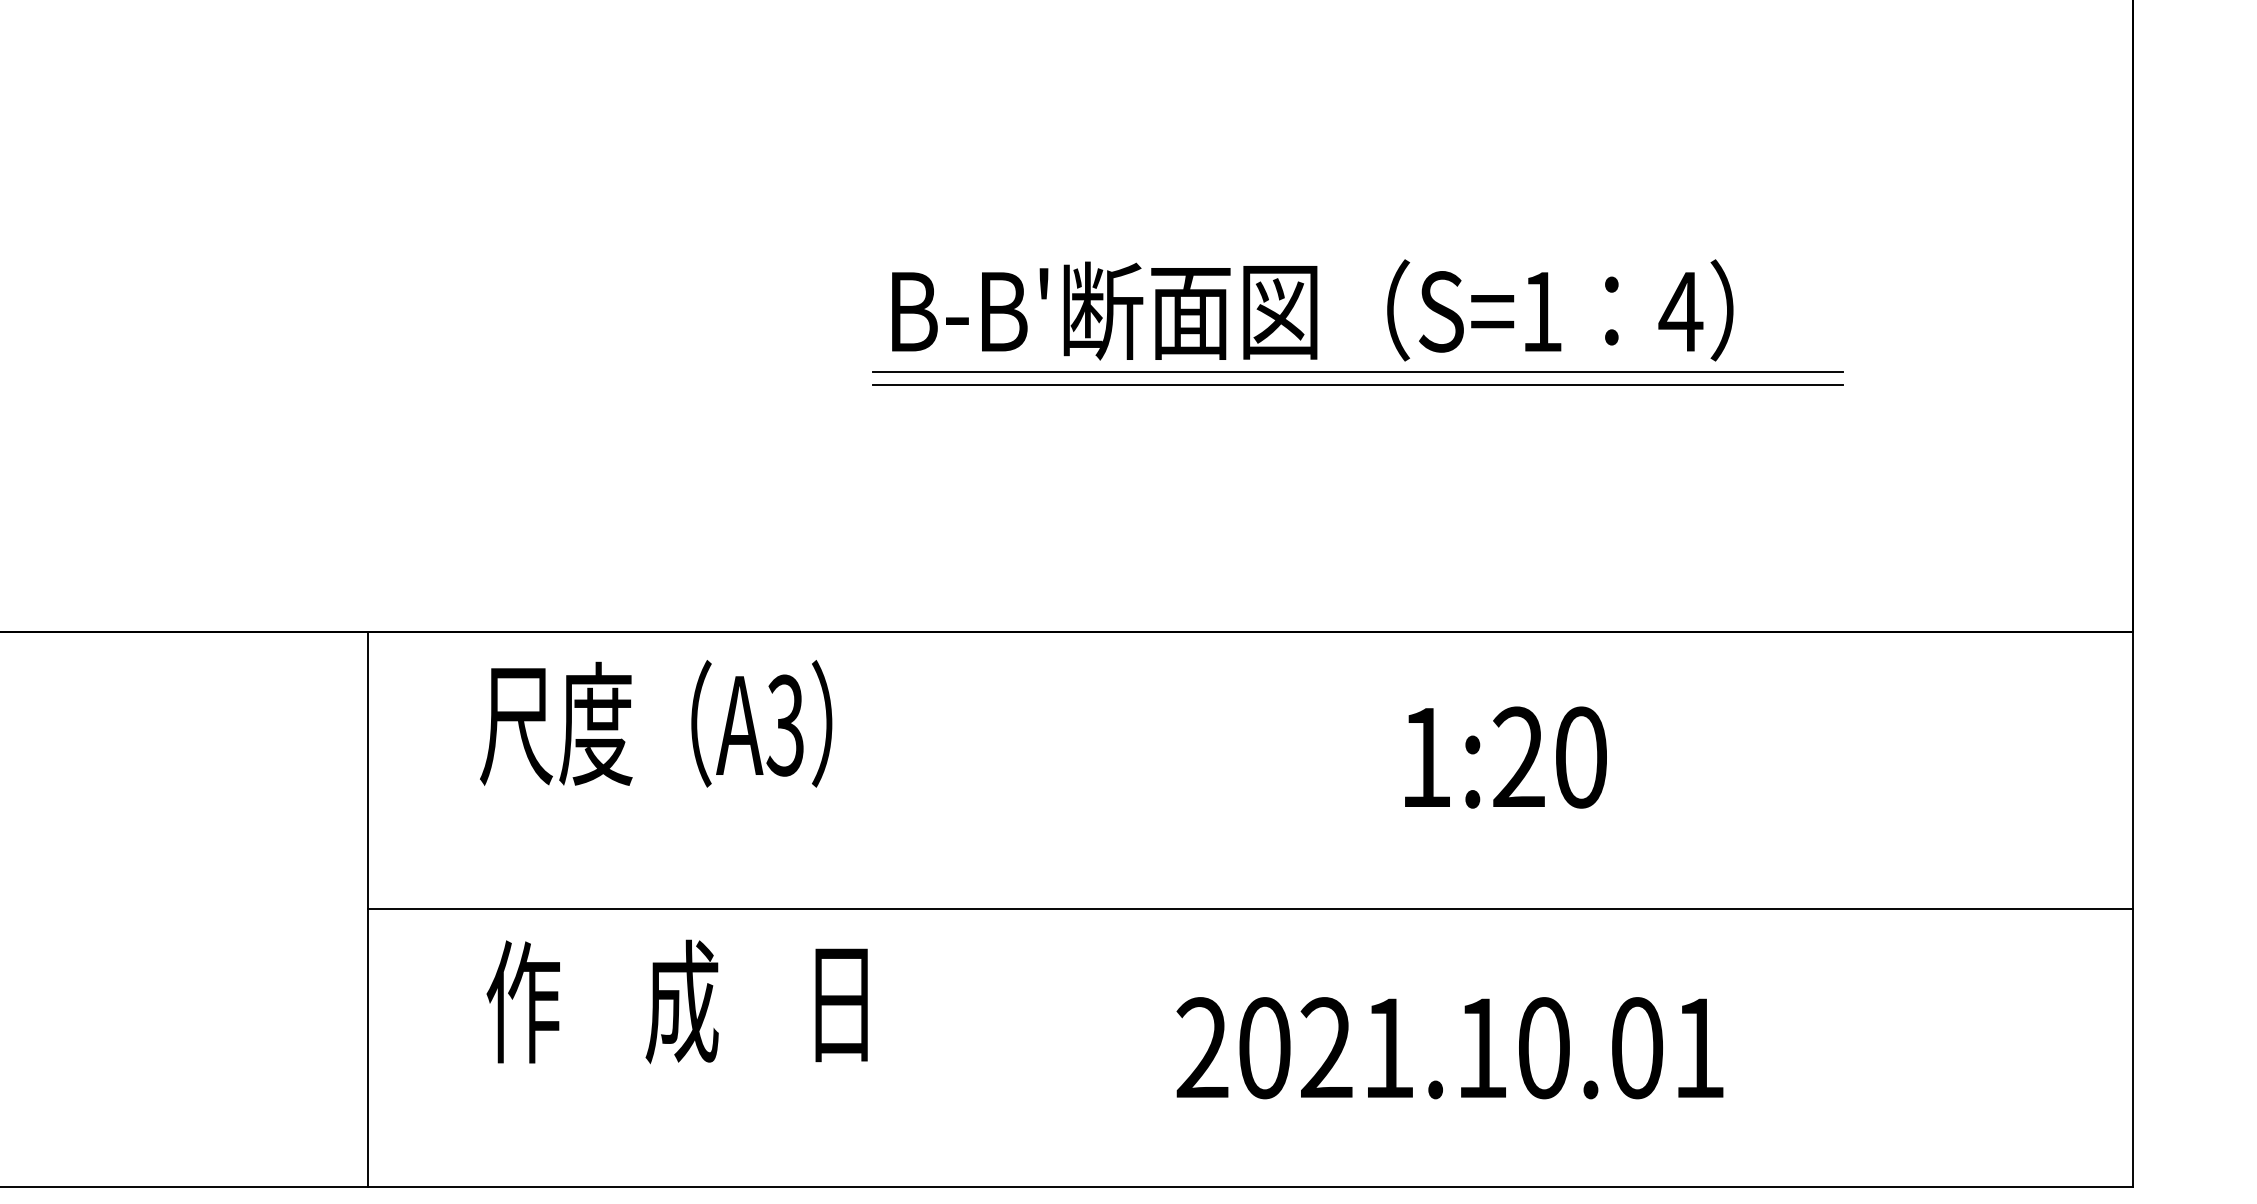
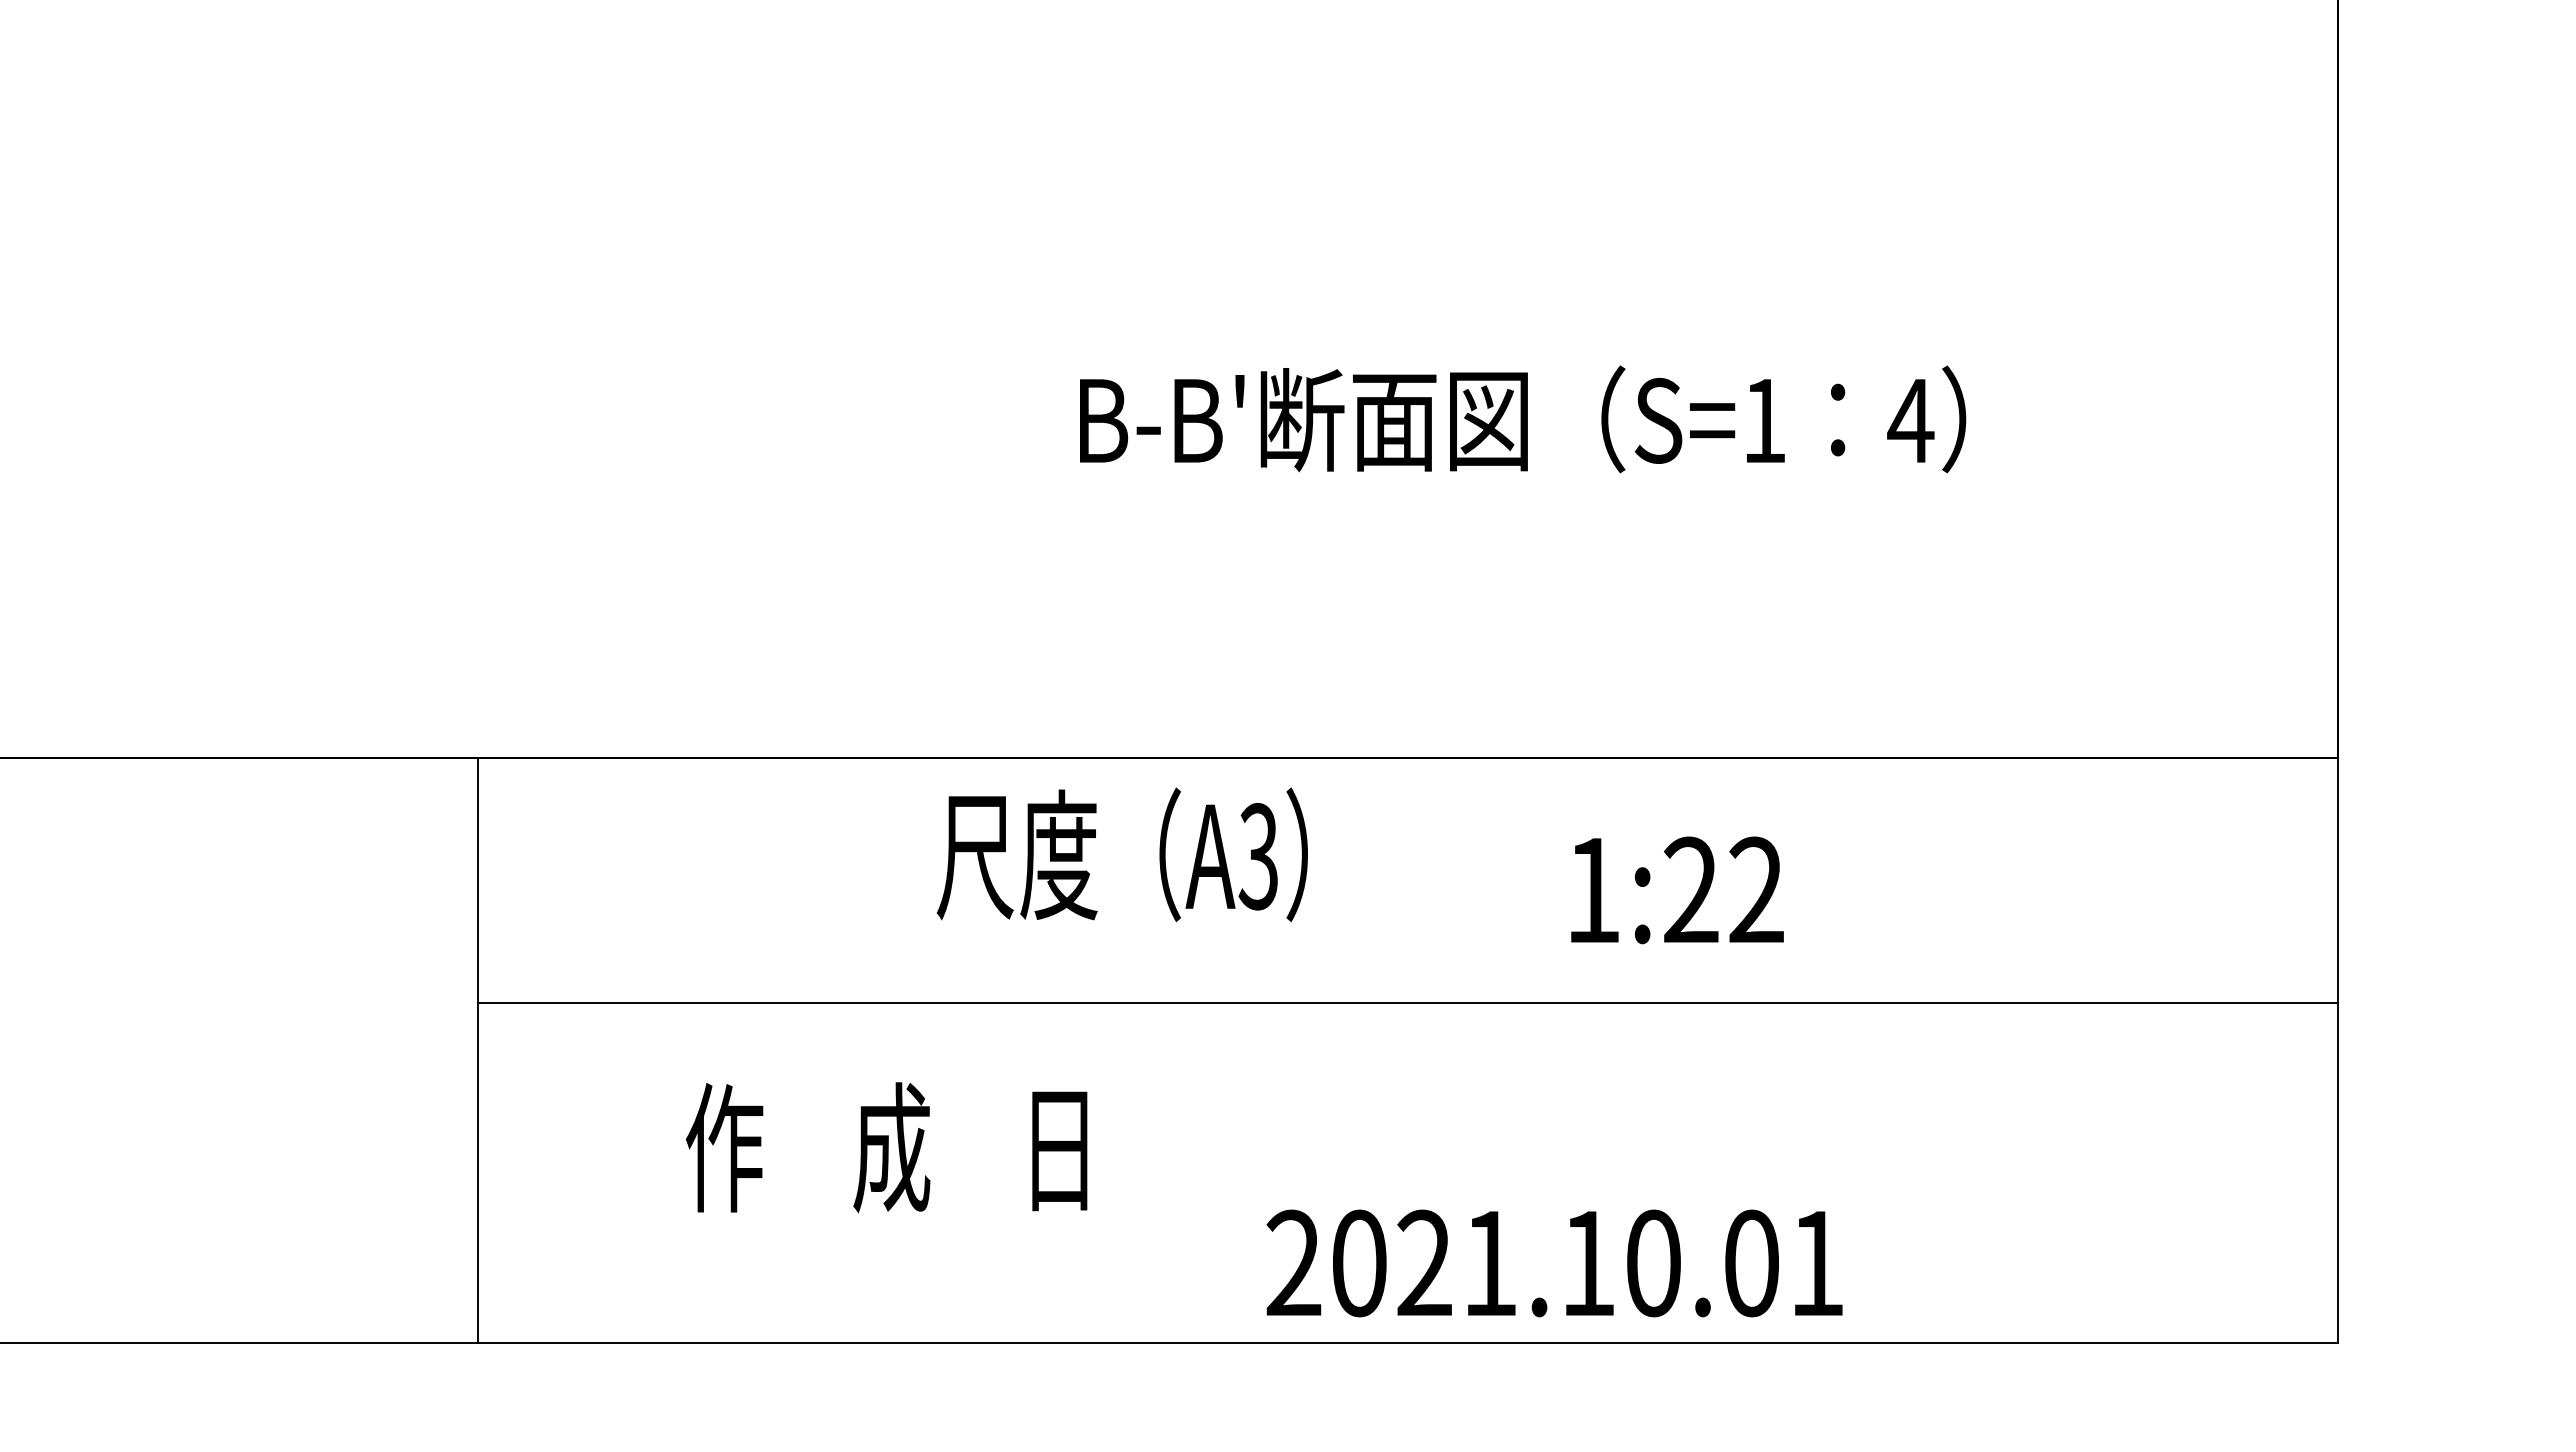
text: (1313, 310) -> (1523, 419), moved
line: (1357, 372) -> (1521, 484), removed
line: (1357, 384) -> (1521, 497), removed
text: (655, 723) -> (1121, 854), moved
text: (1580, 757) -> (1756, 890), 1:20 -> 1:22
line: (1250, 909) -> (1408, 1003), moved
text: (677, 1001) -> (886, 1147), moved
text: (1449, 1048) -> (1554, 1263), moved

